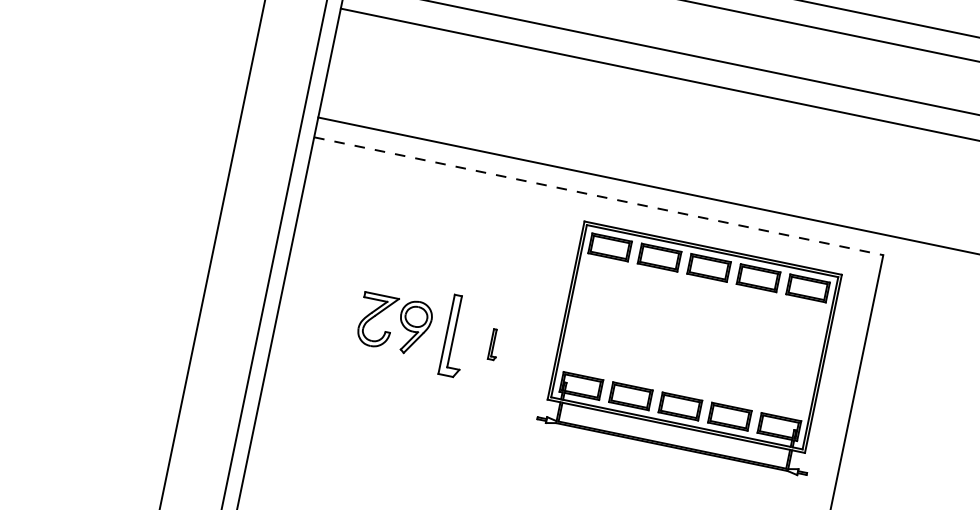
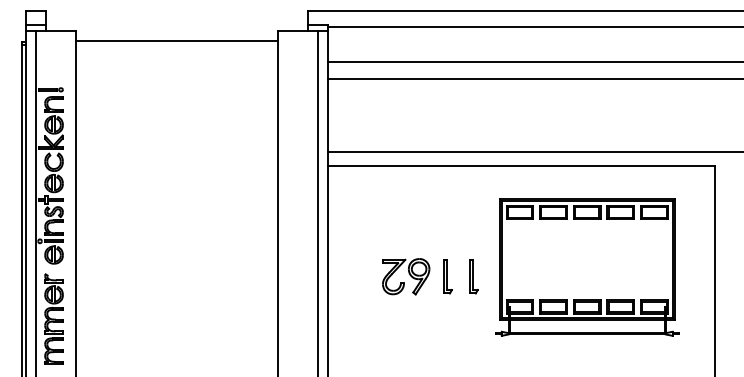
line: (600, 195) -> (522, 165), dashed -> solid
part: (455, 336) -> (447, 276), size x0.62
part: (494, 344) -> (473, 276), size x1.67
part: (692, 348) -> (587, 267), moved

